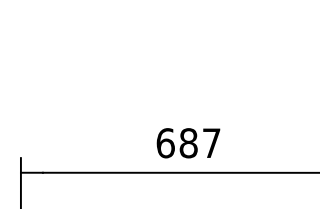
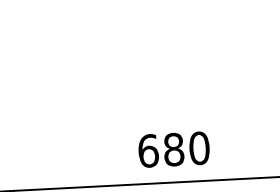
text: (211, 143) -> (199, 148), 687 -> 680

